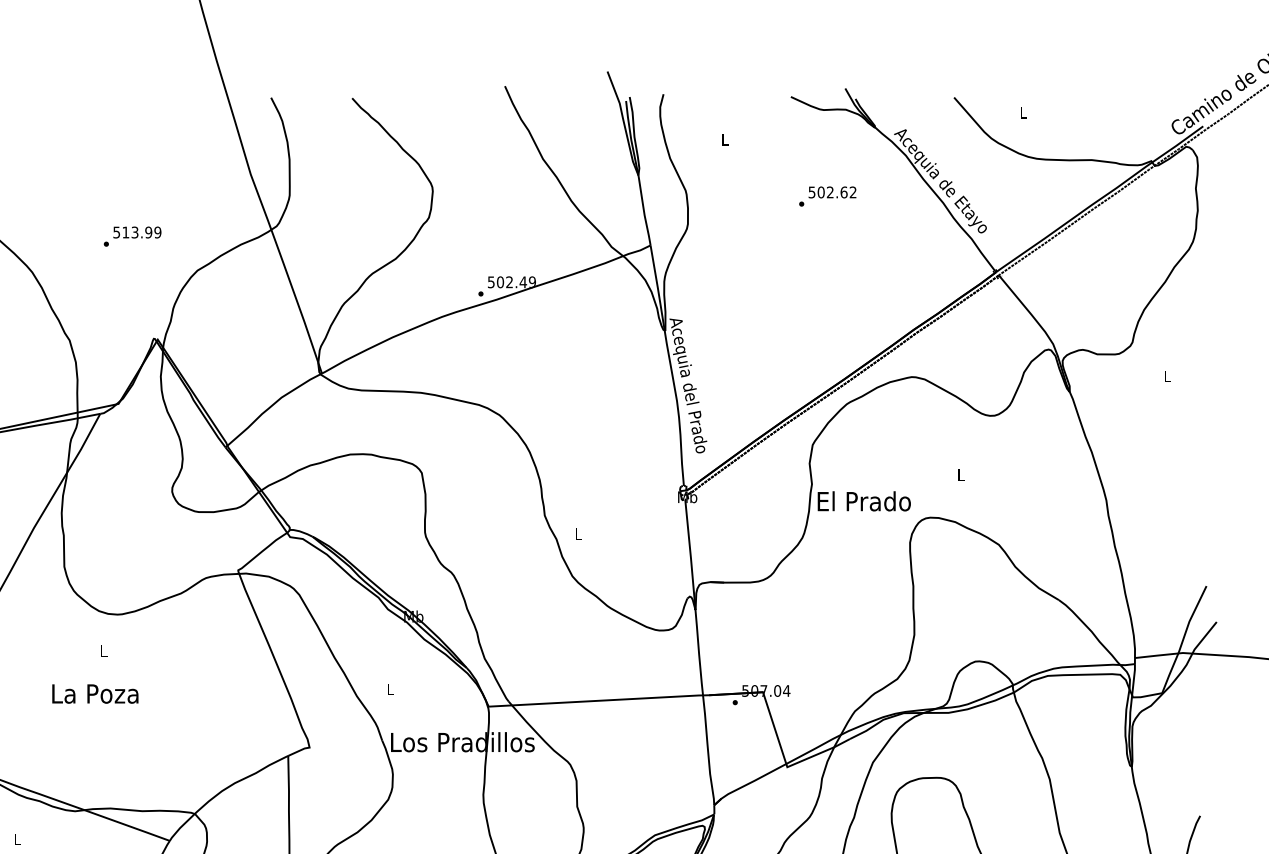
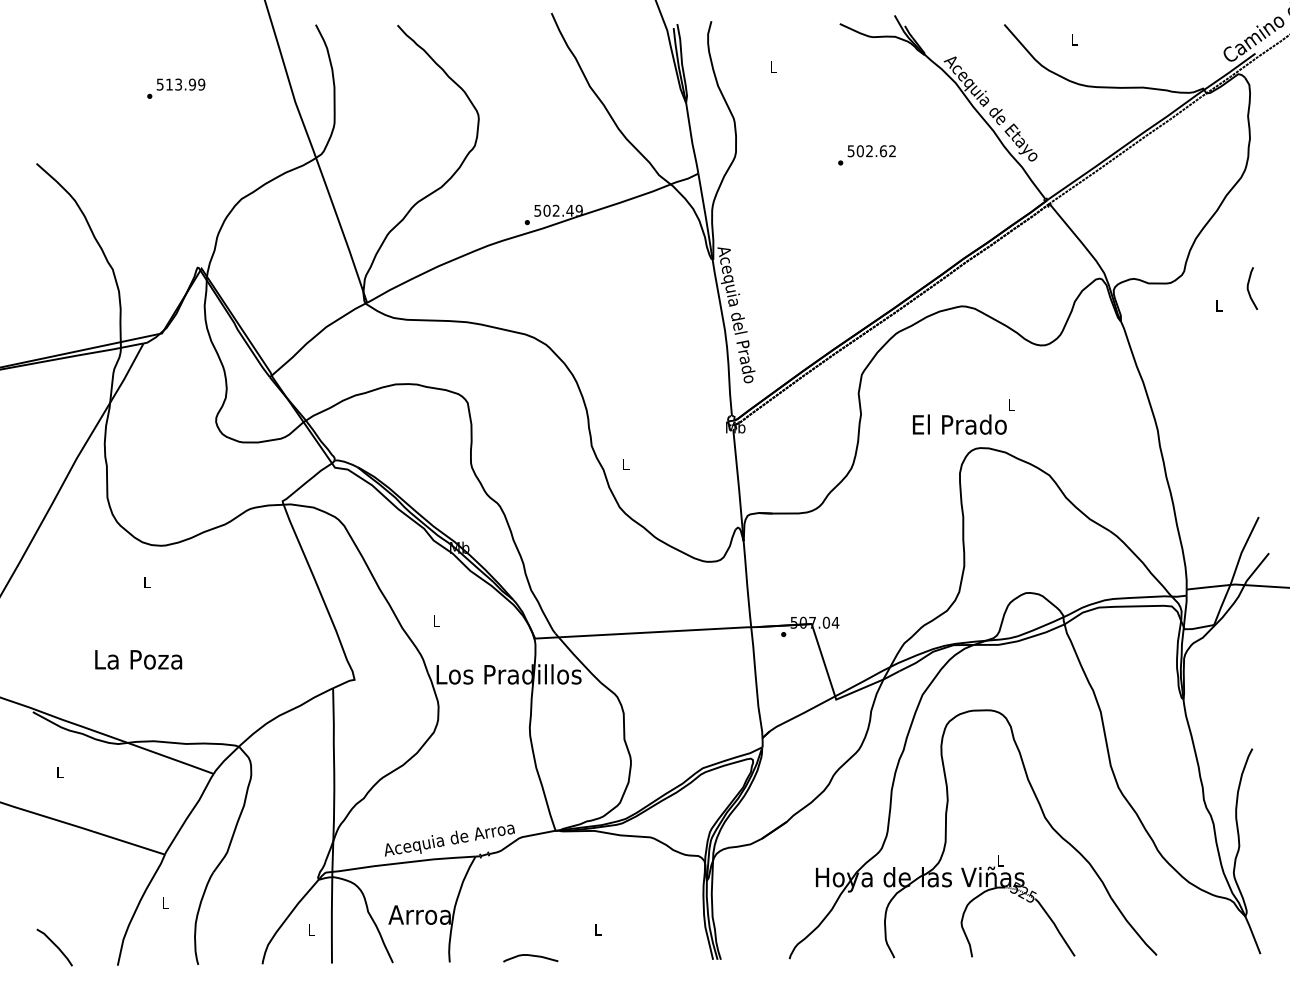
text: (827, 196) -> (866, 155), moved
text: (132, 236) -> (176, 88), moved
curve: (1197, 361) -> (1249, 290), added
text: (863, 501) -> (959, 424), moved
text: (95, 693) -> (138, 659), moved

